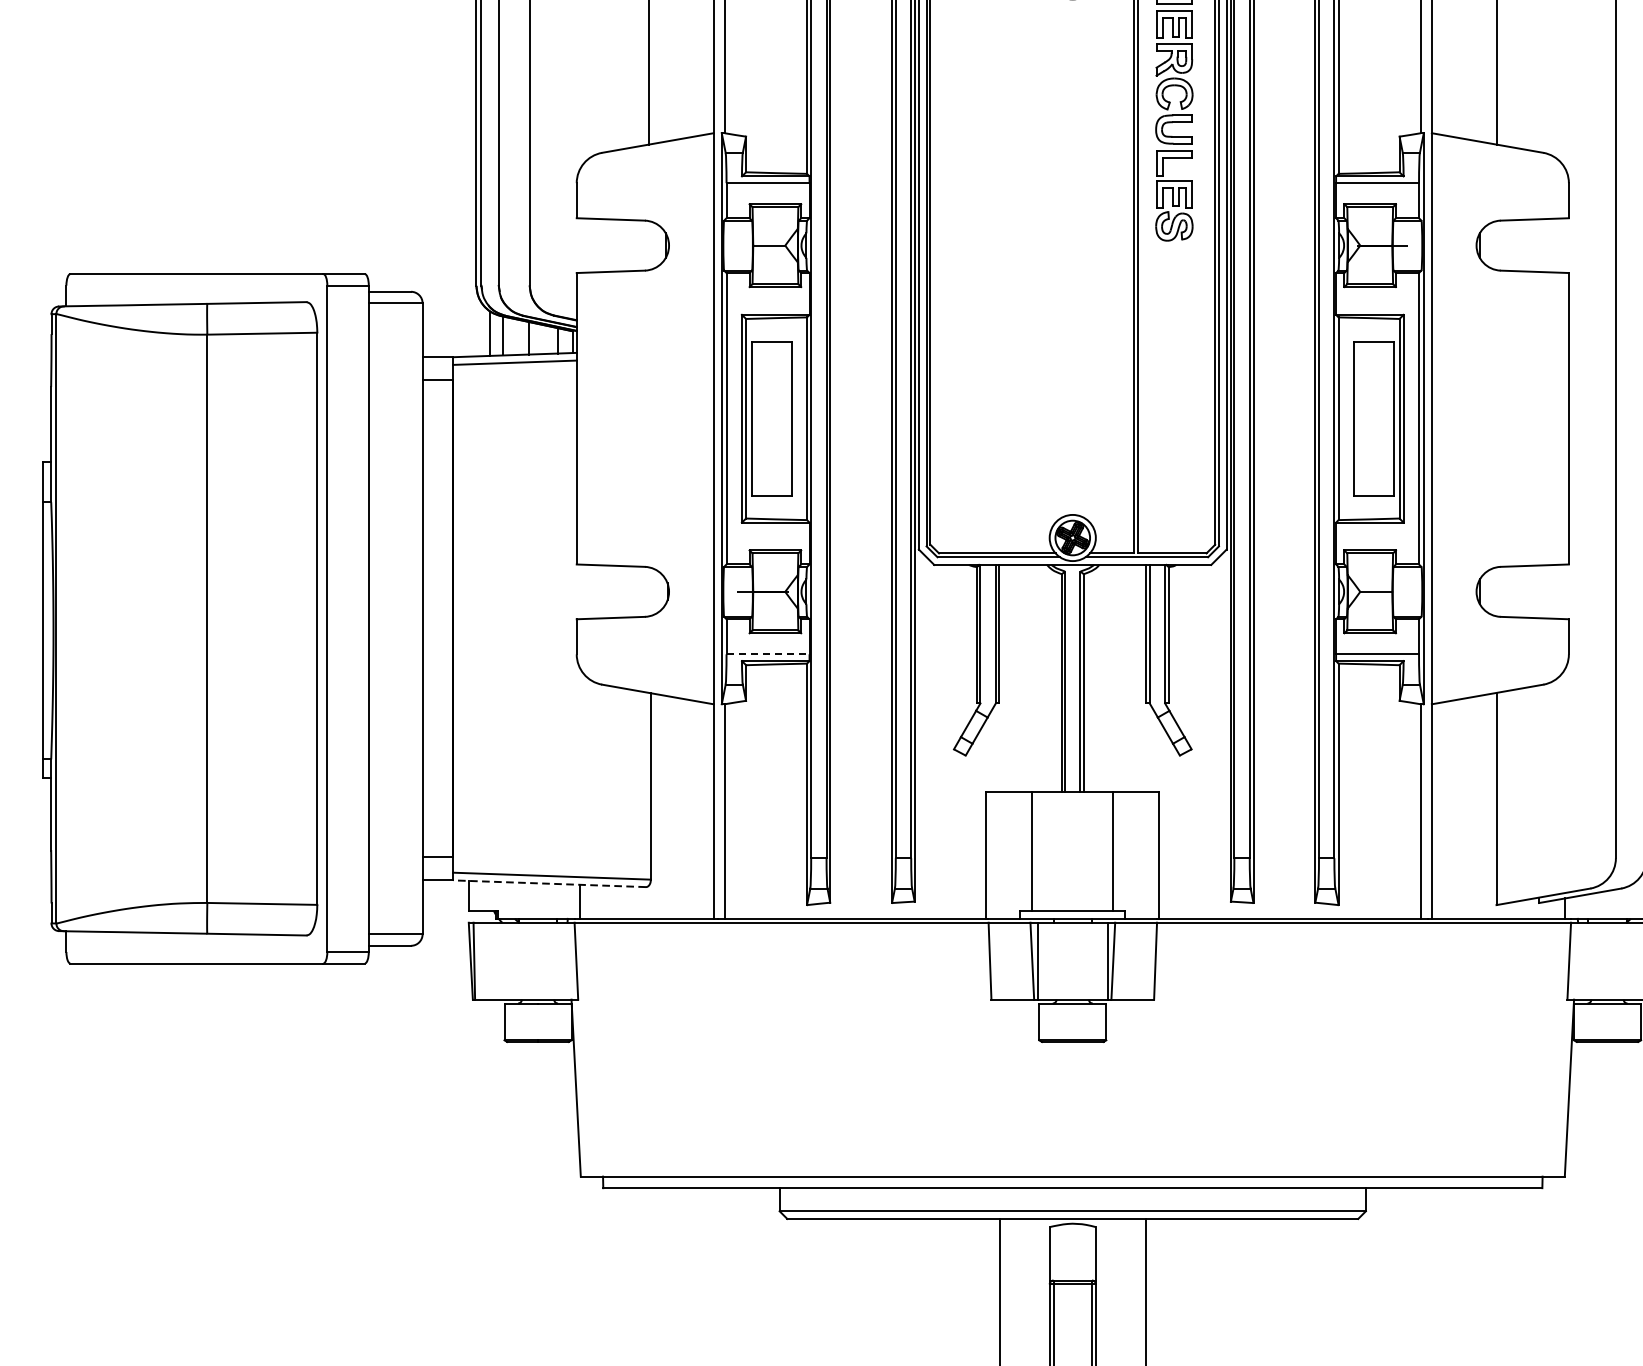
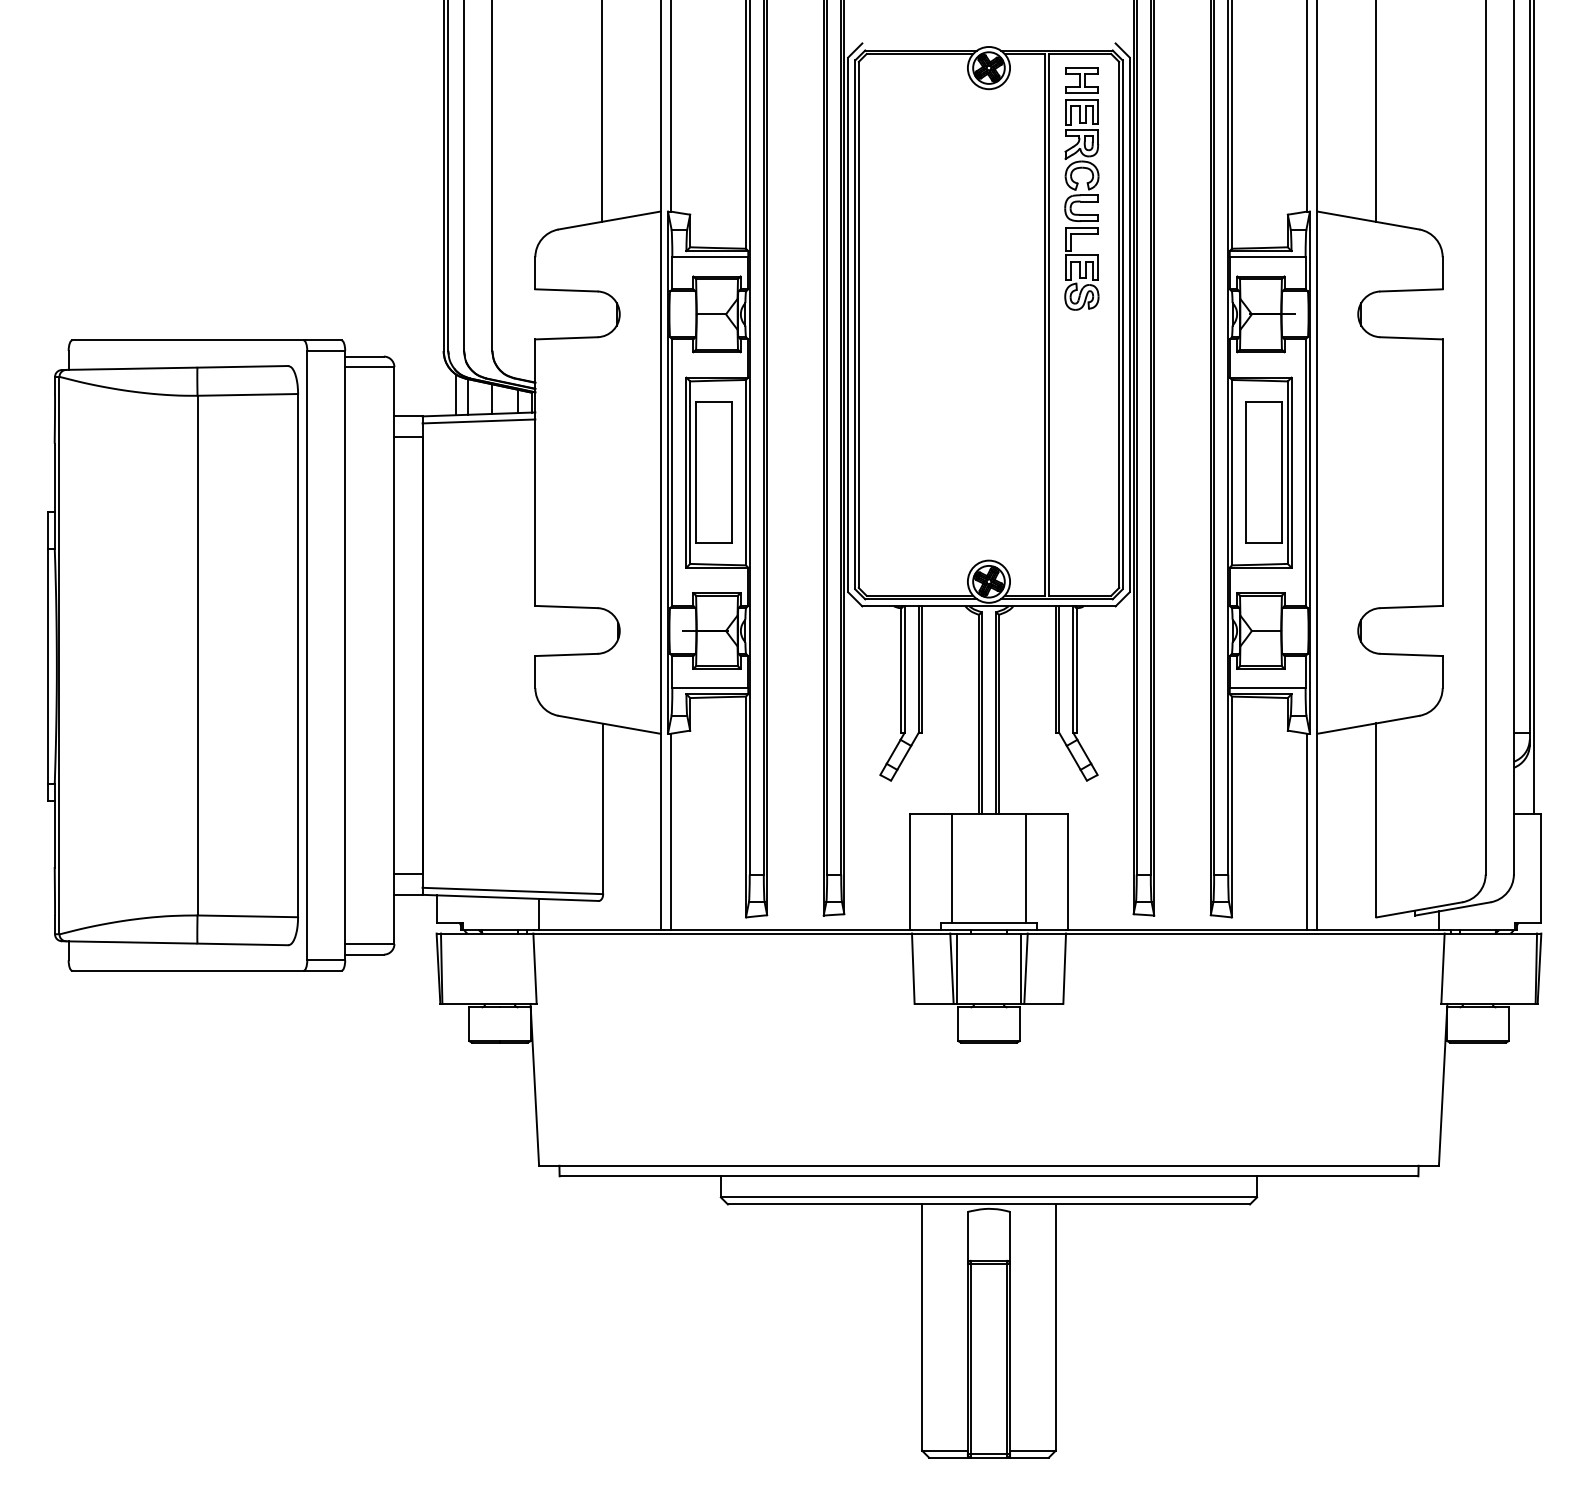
line: (768, 654) -> (710, 688), dashed -> solid
line: (549, 883) -> (510, 897), dashed -> solid

